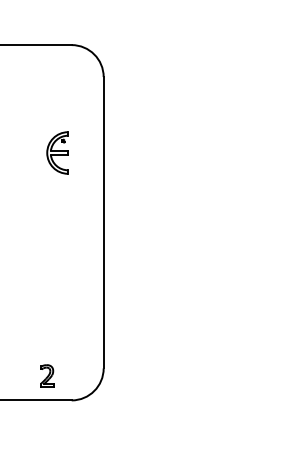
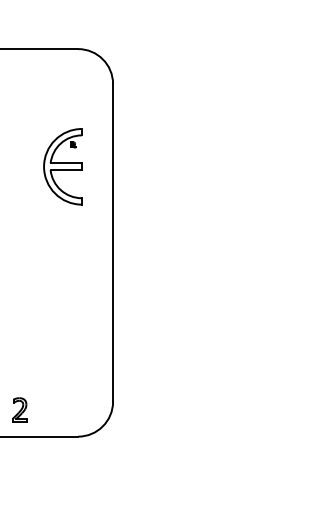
part: (57, 152) -> (62, 166), size x1.67
part: (47, 375) -> (20, 409), moved

